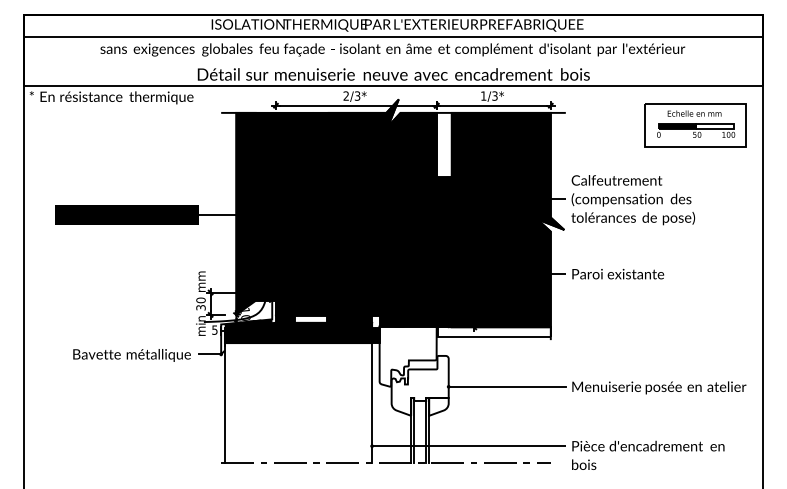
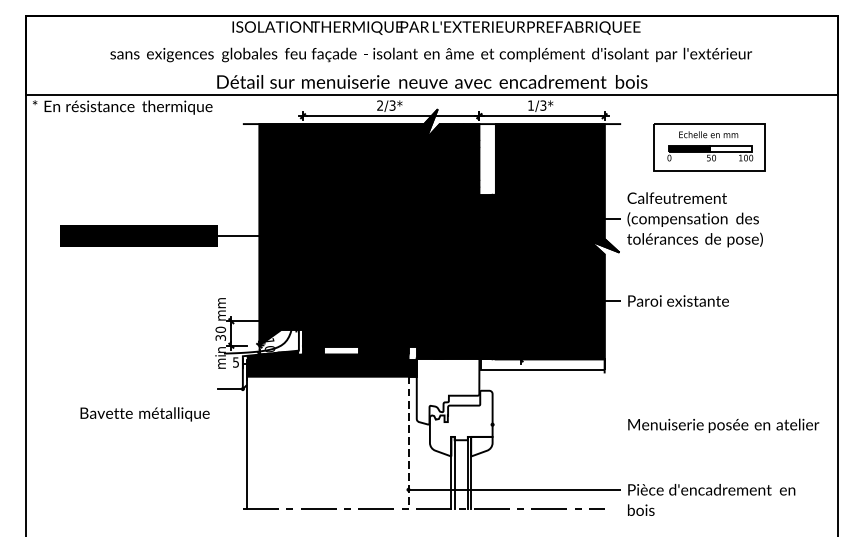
line: (393, 37) -> (432, 41), removed
part: (695, 125) -> (709, 147), moved
text: (131, 355) -> (144, 414), moved
line: (506, 386) -> (556, 424), removed
line: (372, 403) -> (408, 442), solid -> dashed

